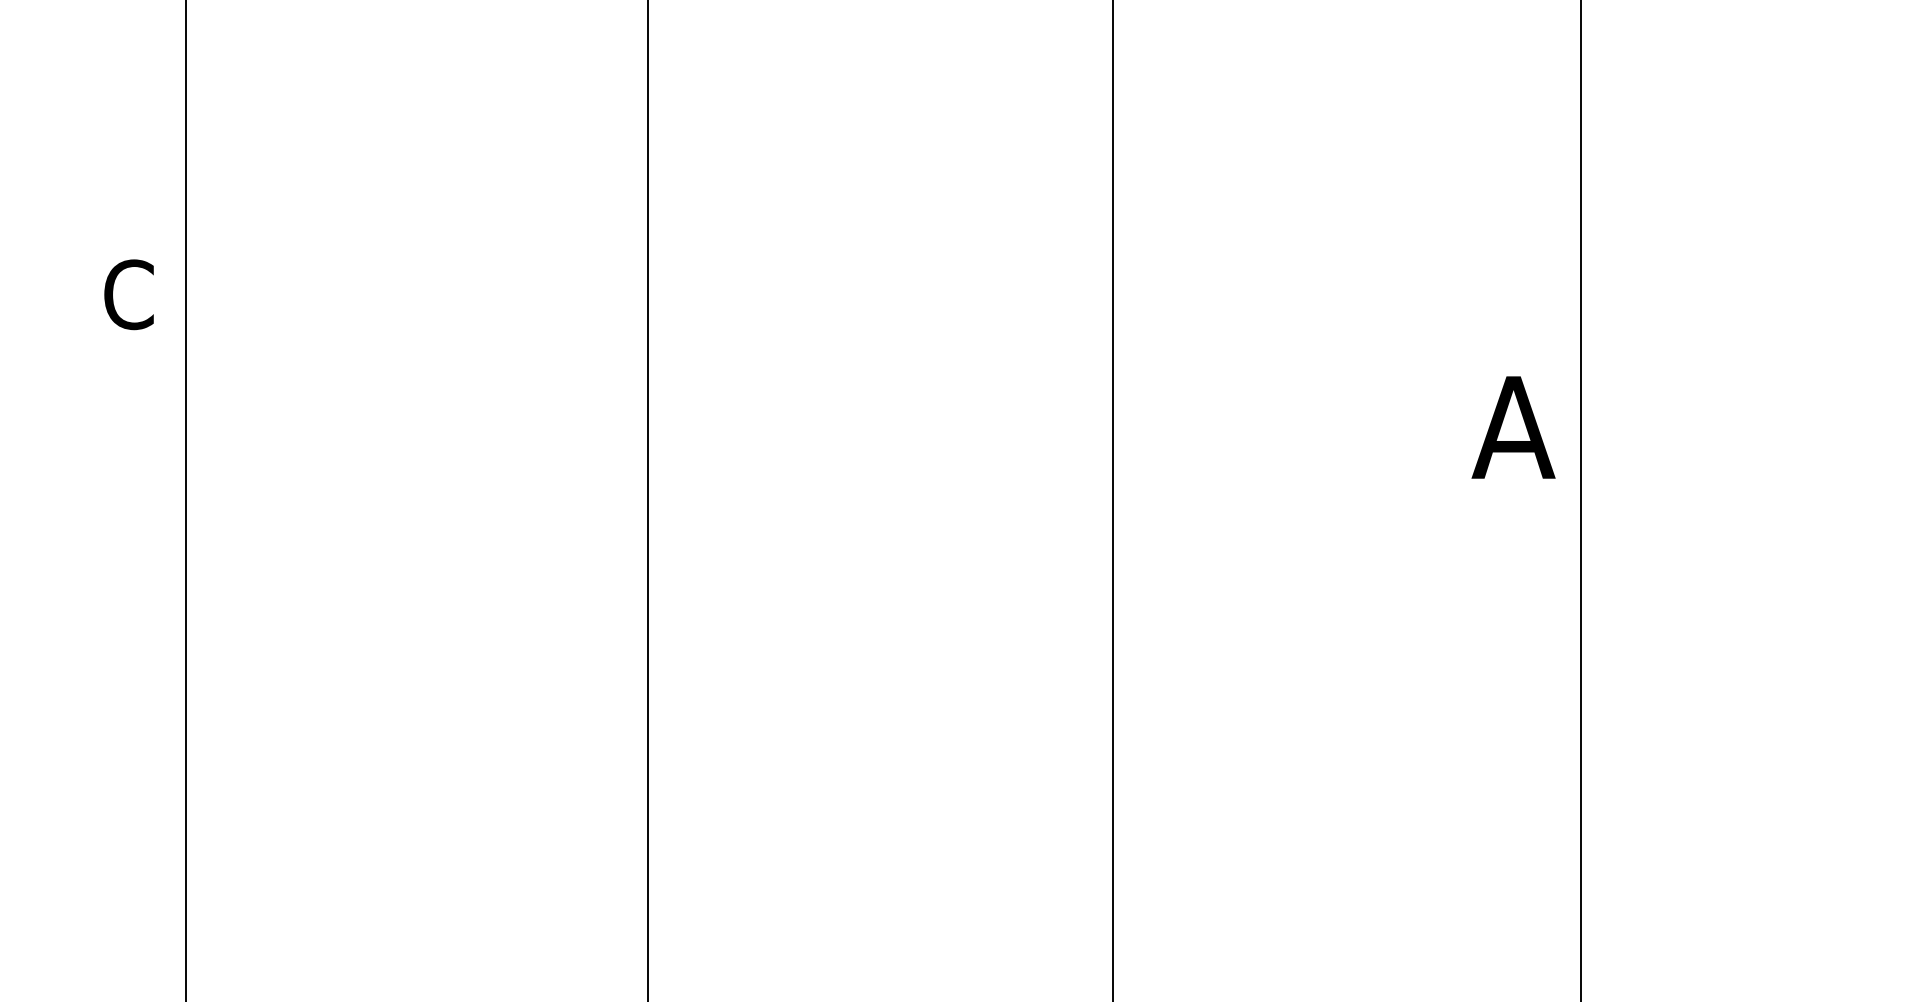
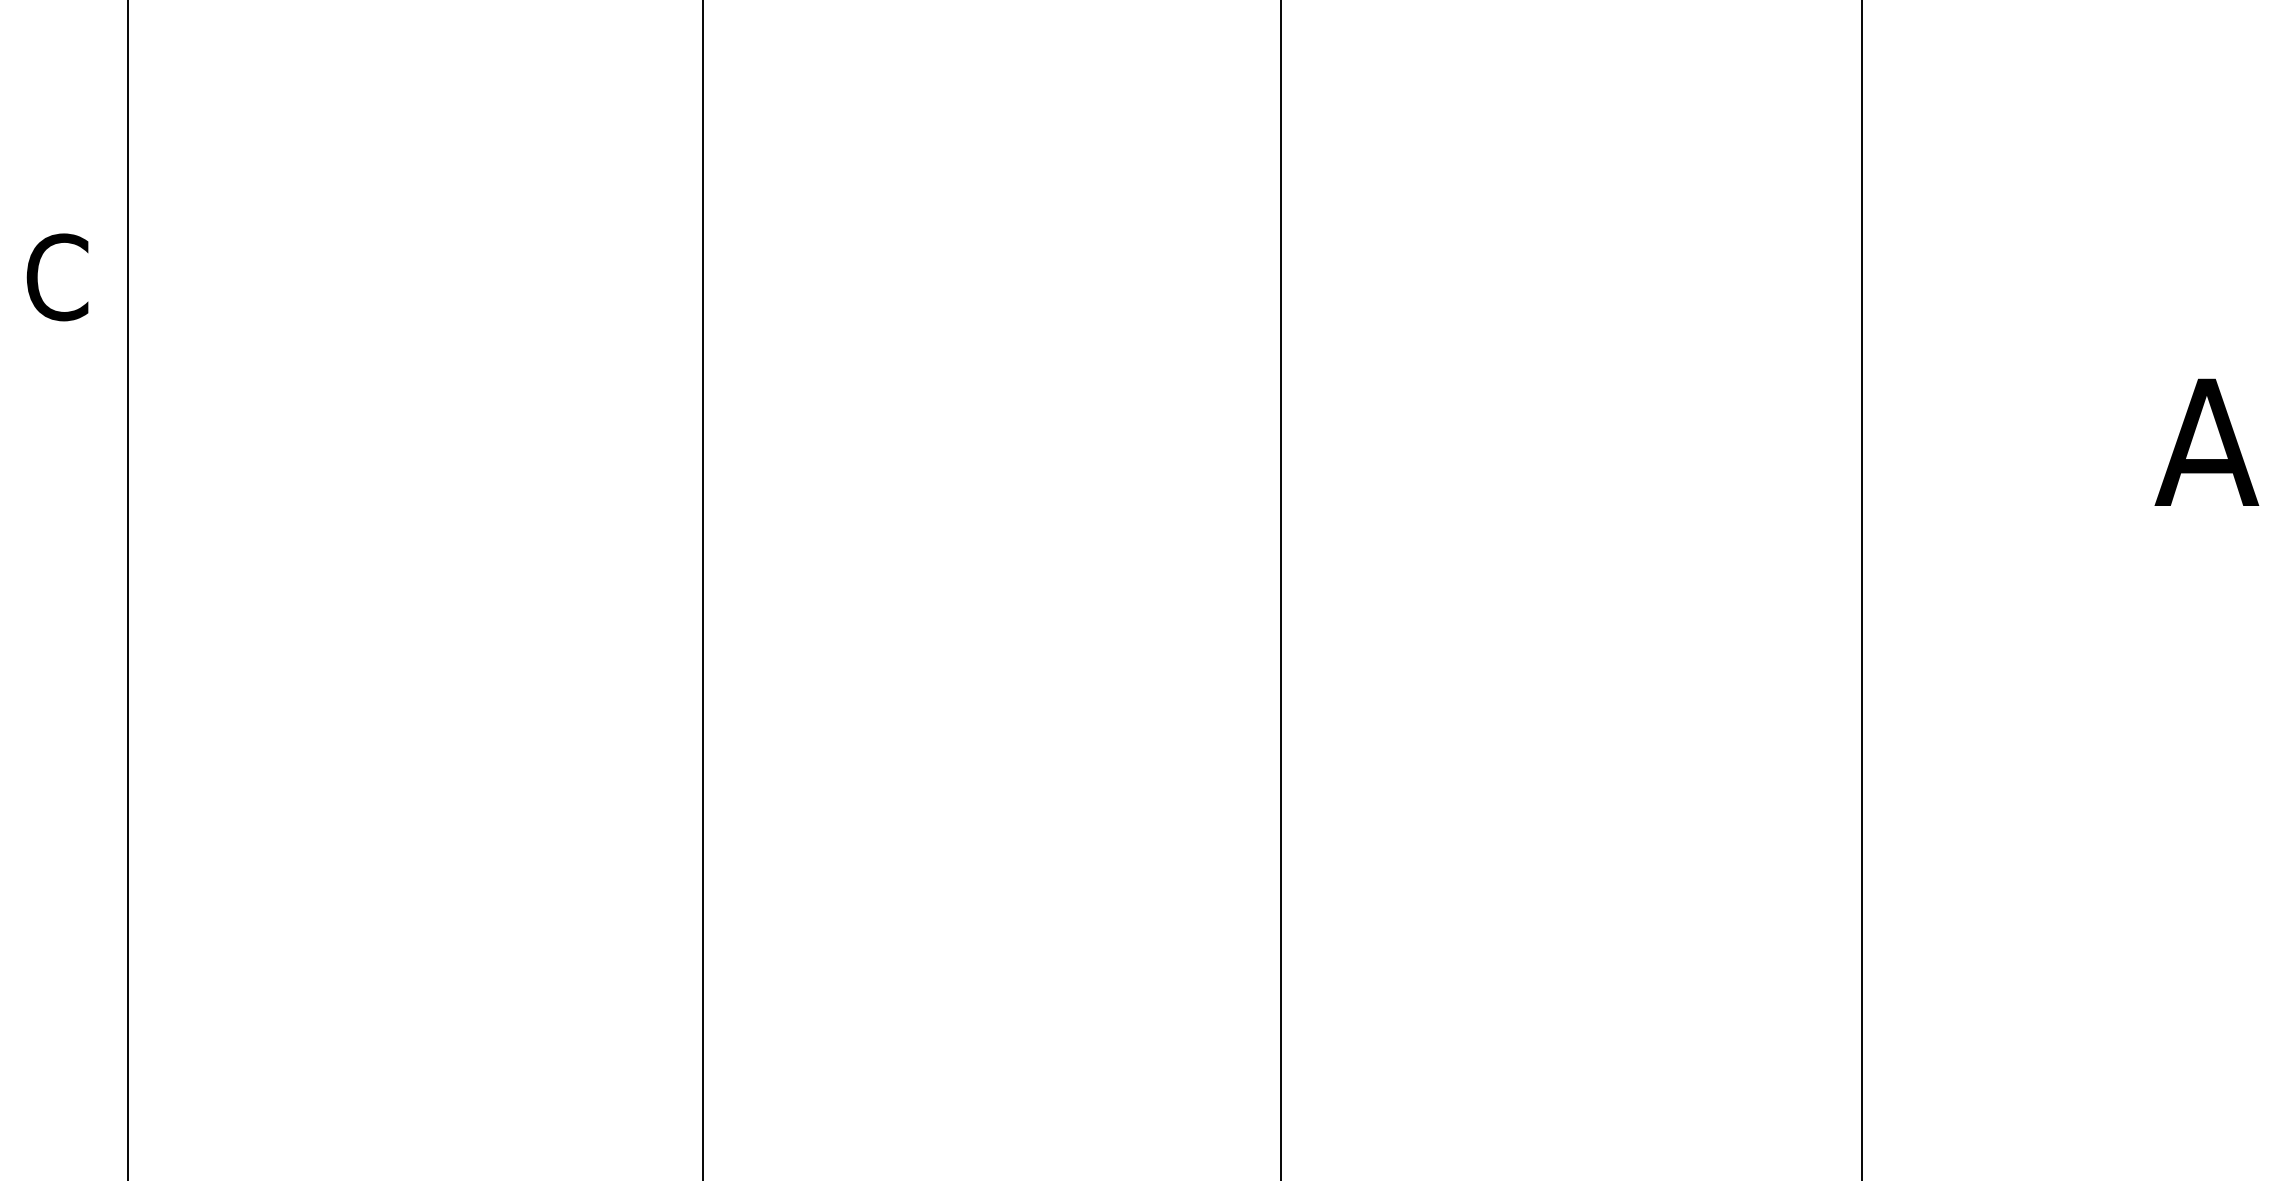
text: (1513, 427) -> (2206, 442), moved

